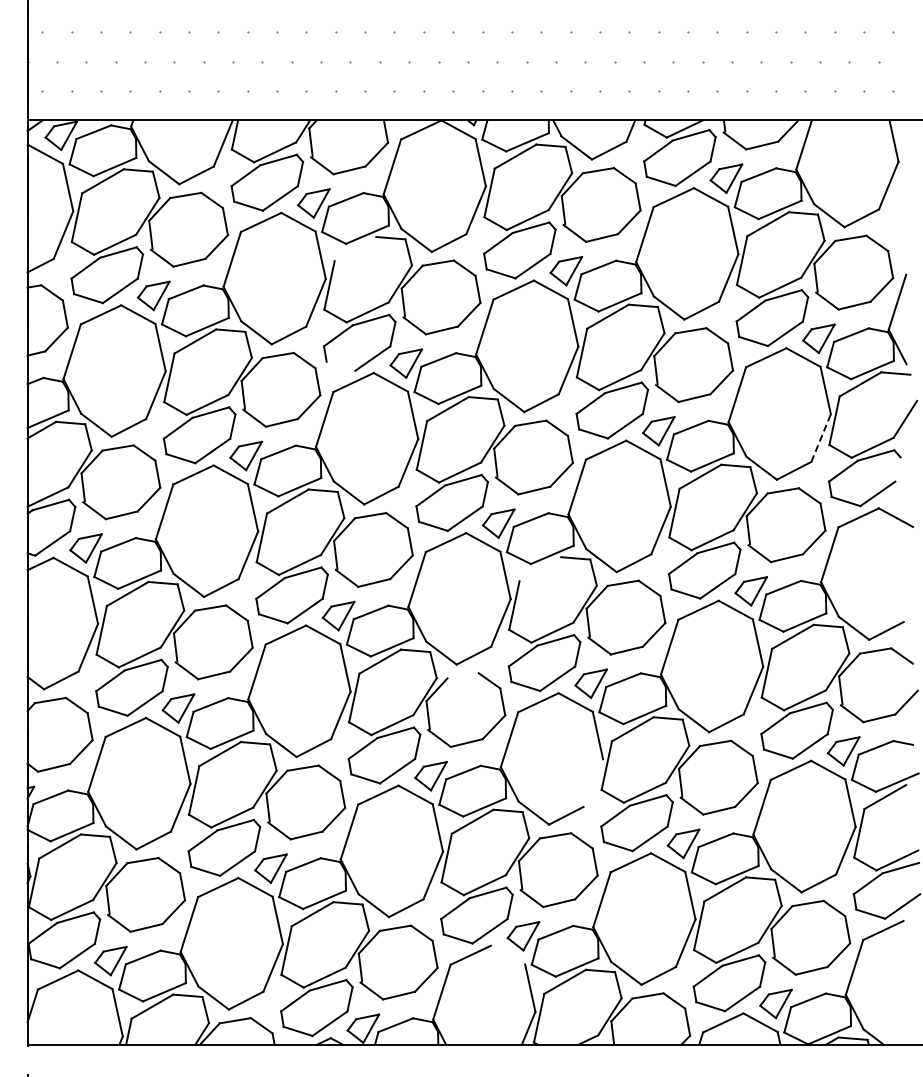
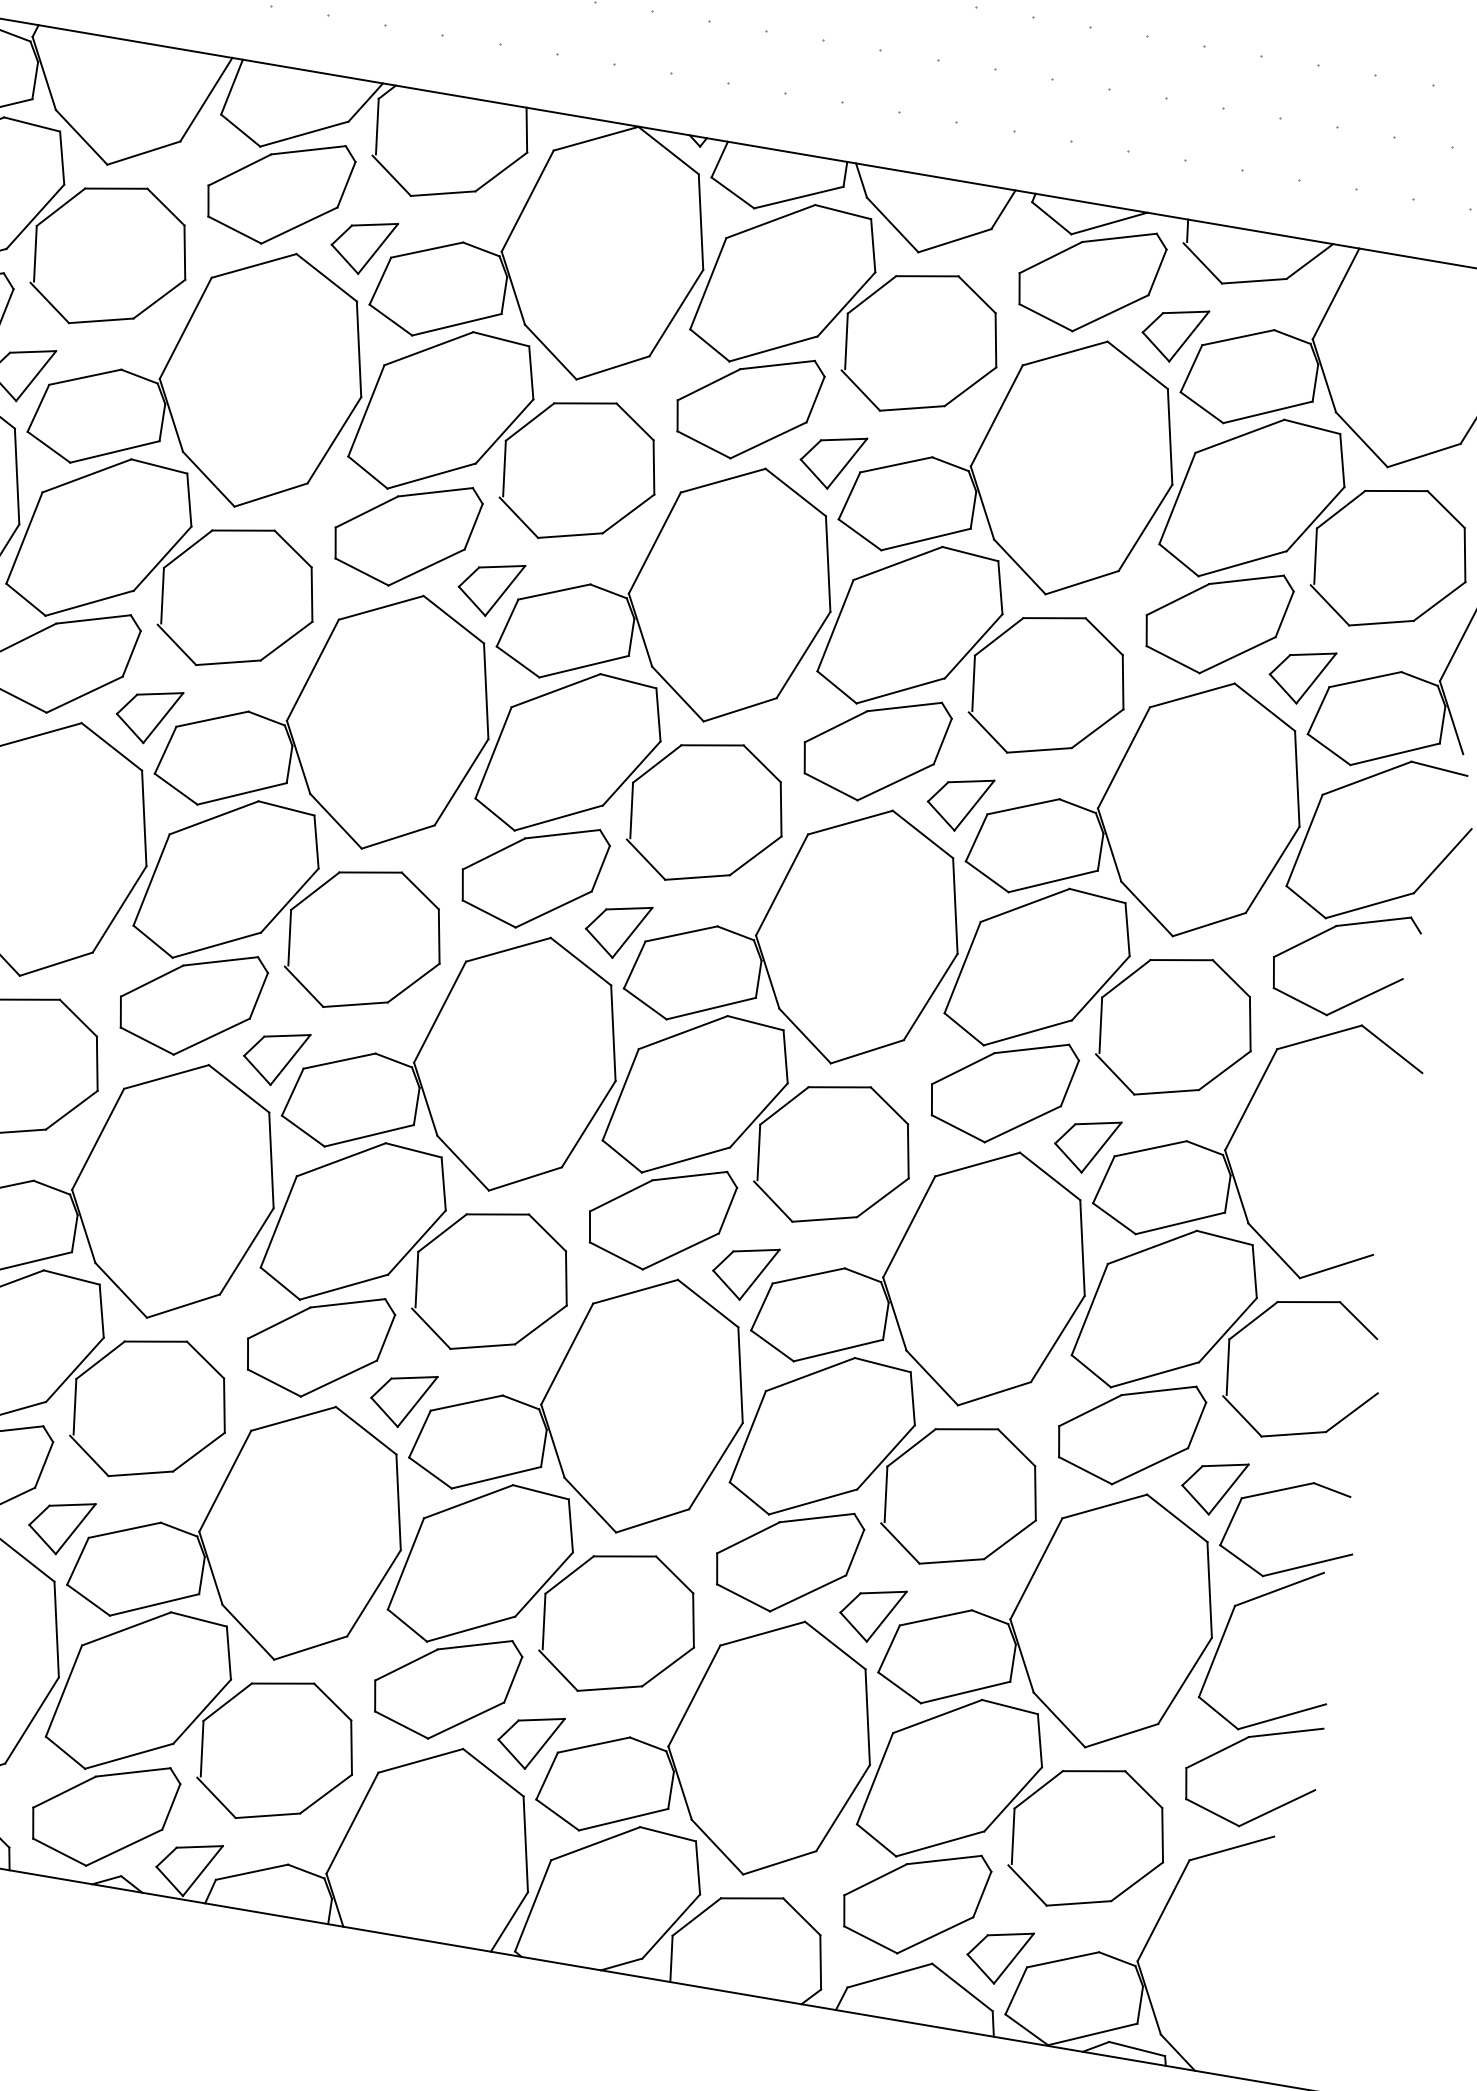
line: (355, 249) -> (428, 349), added
line: (340, 365) -> (361, 570), added
line: (821, 438) -> (1273, 870), dashed -> solid
line: (540, 569) -> (683, 1033), added
line: (462, 675) -> (496, 1213), added
line: (593, 782) -> (716, 1465), added
line: (507, 954) -> (492, 1771), added

